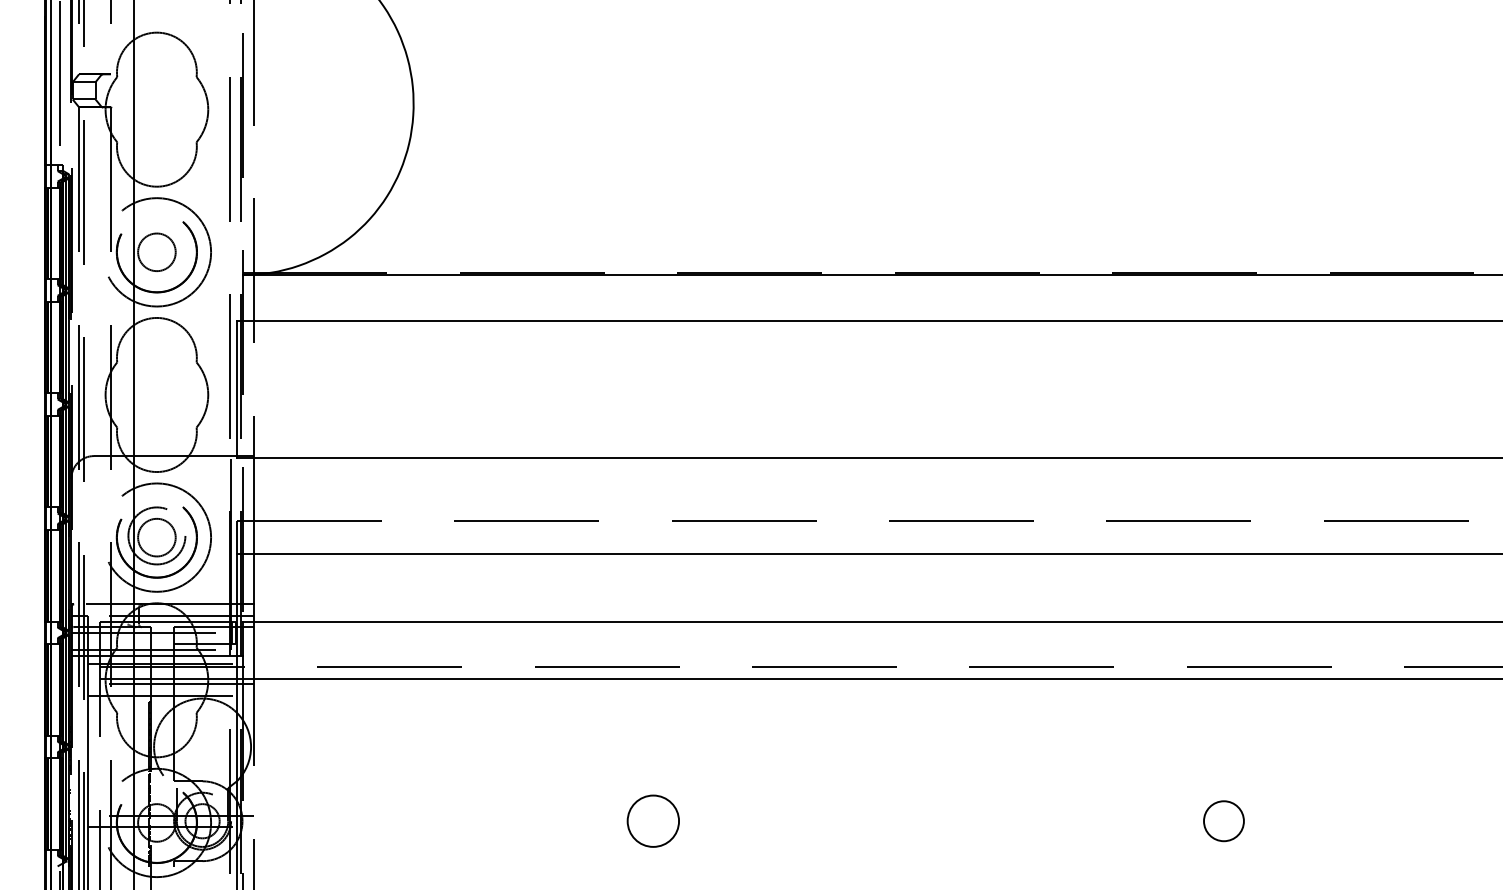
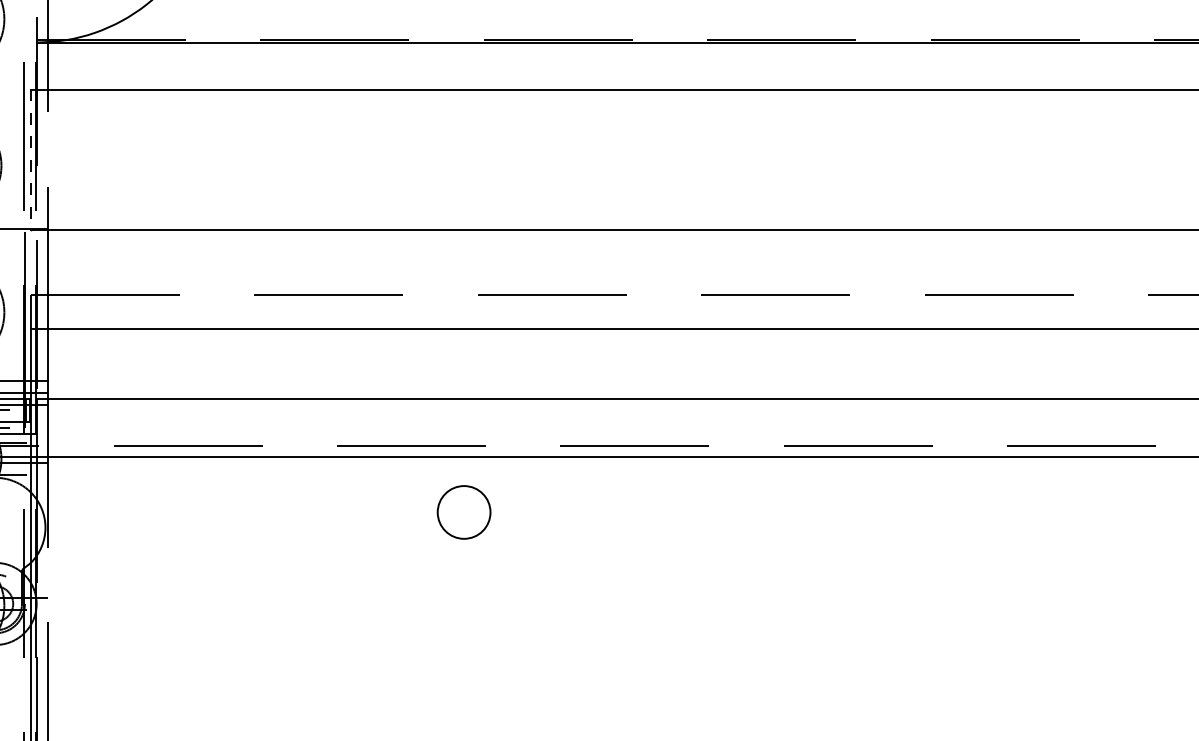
line: (236, 389) -> (30, 160), solid -> dashed
circle: (652, 820) -> (463, 511), moved
circle: (1223, 821) -> (1045, 604), removed

